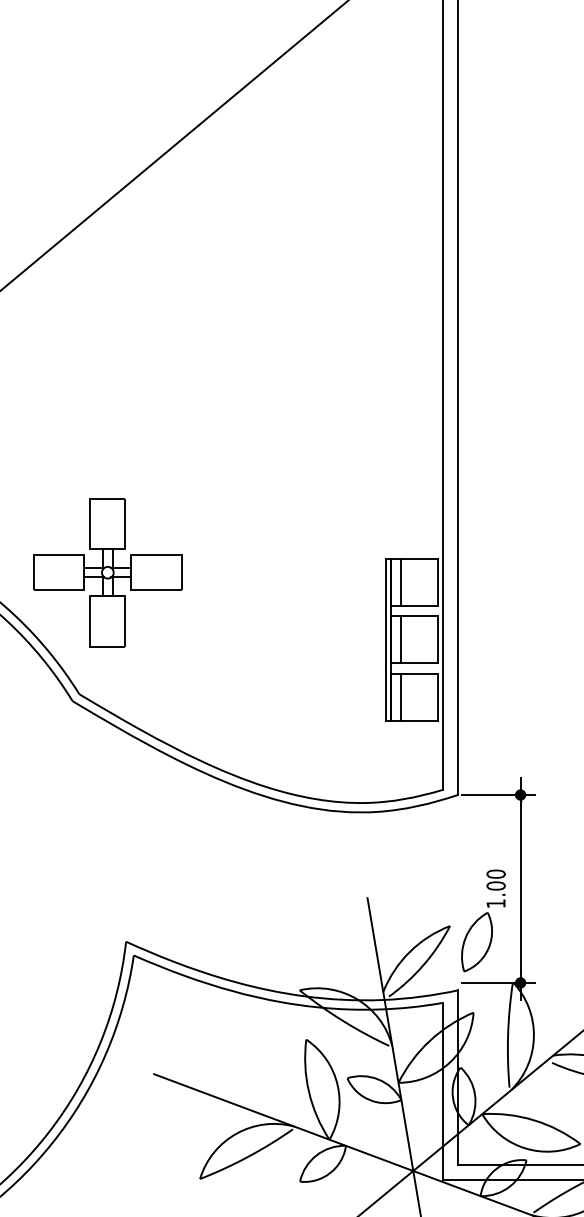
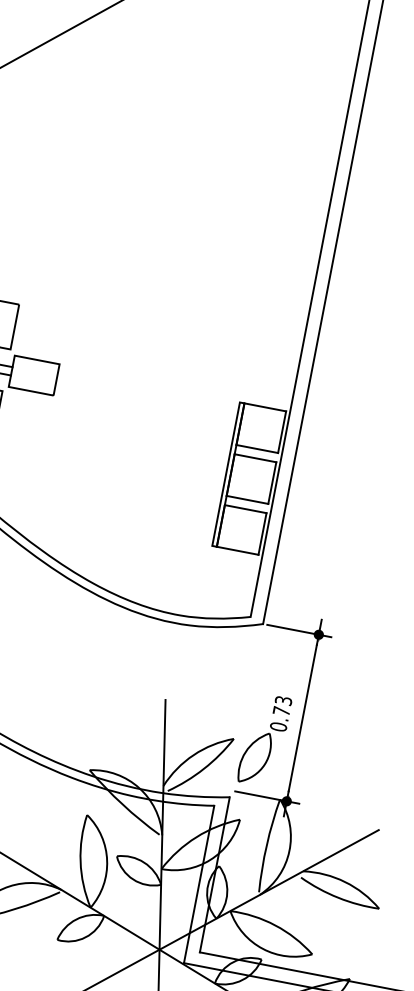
line: (400, 581) -> (248, 425), removed
line: (400, 639) -> (238, 476), removed
line: (400, 696) -> (229, 526), removed
text: (495, 888) -> (280, 713), 1.00 -> 0.73

